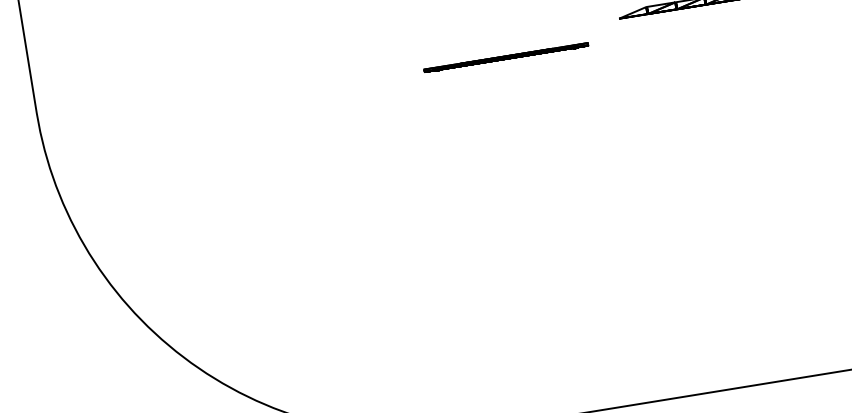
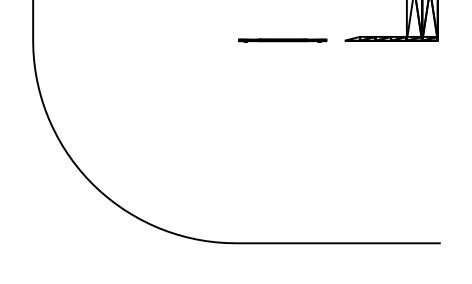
line: (506, 57) -> (282, 40), moved

